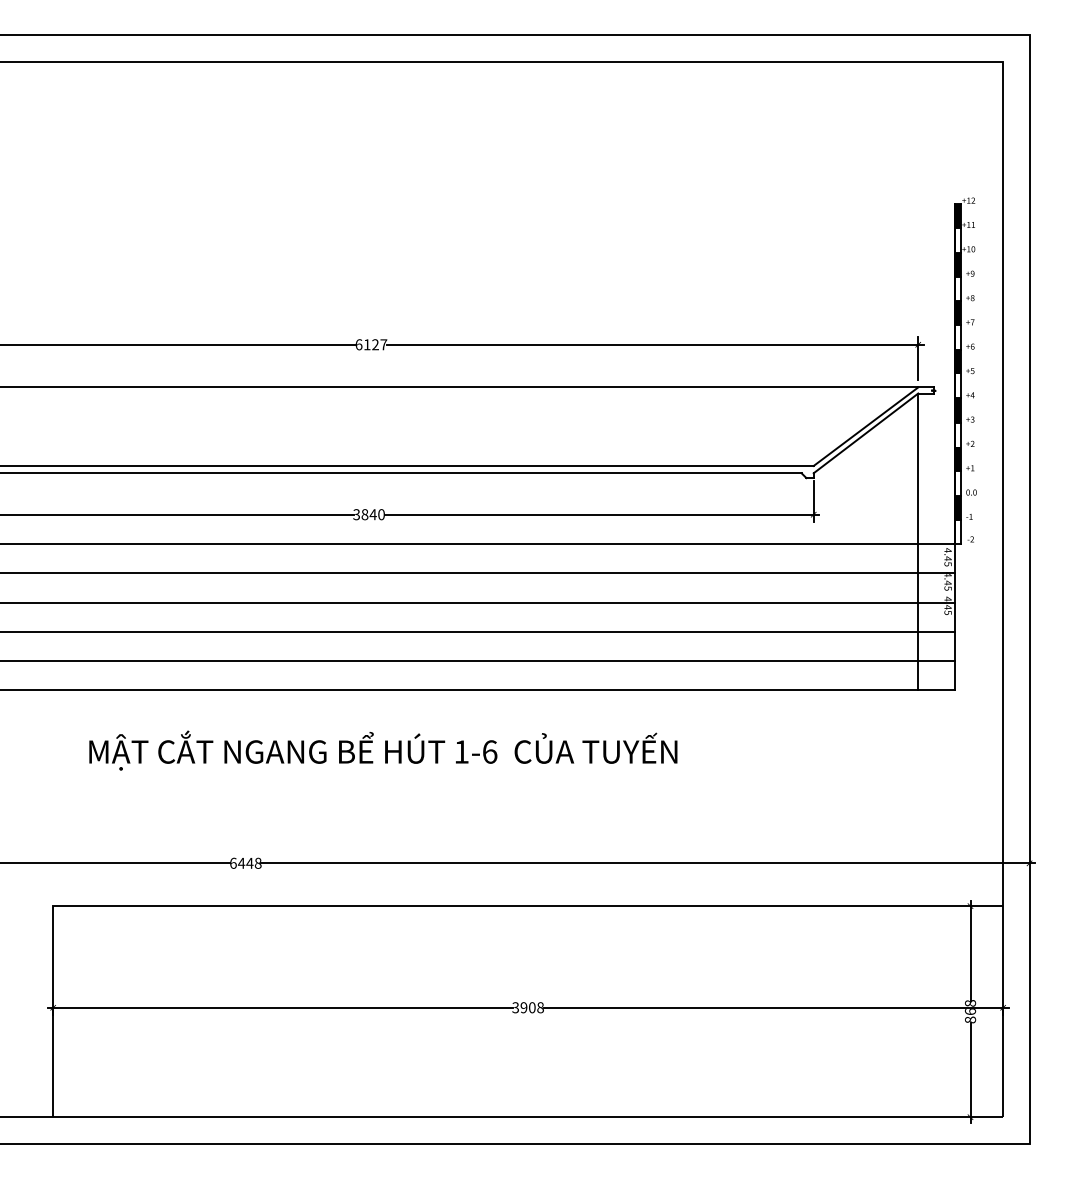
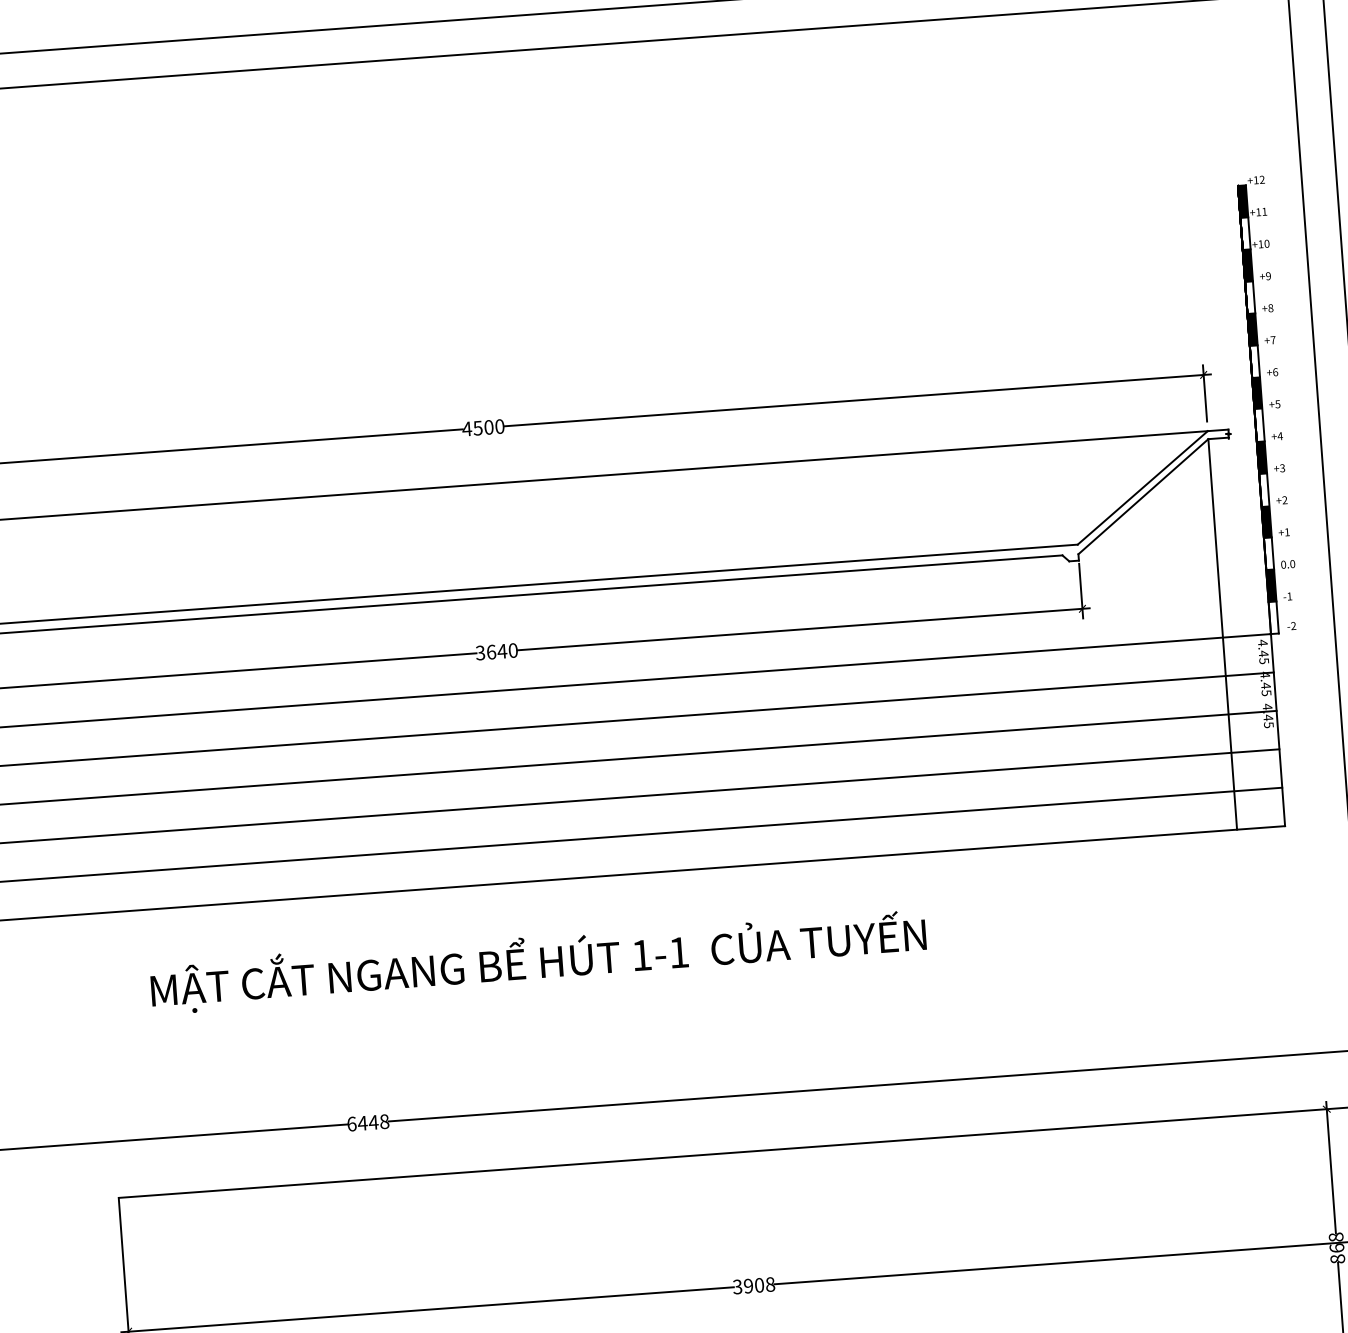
text: (371, 344) -> (483, 427), 6127 -> 4500
text: (364, 514) -> (490, 652), 3840 -> 3640
text: (490, 751) -> (679, 951), 1-6 -> 1-1

